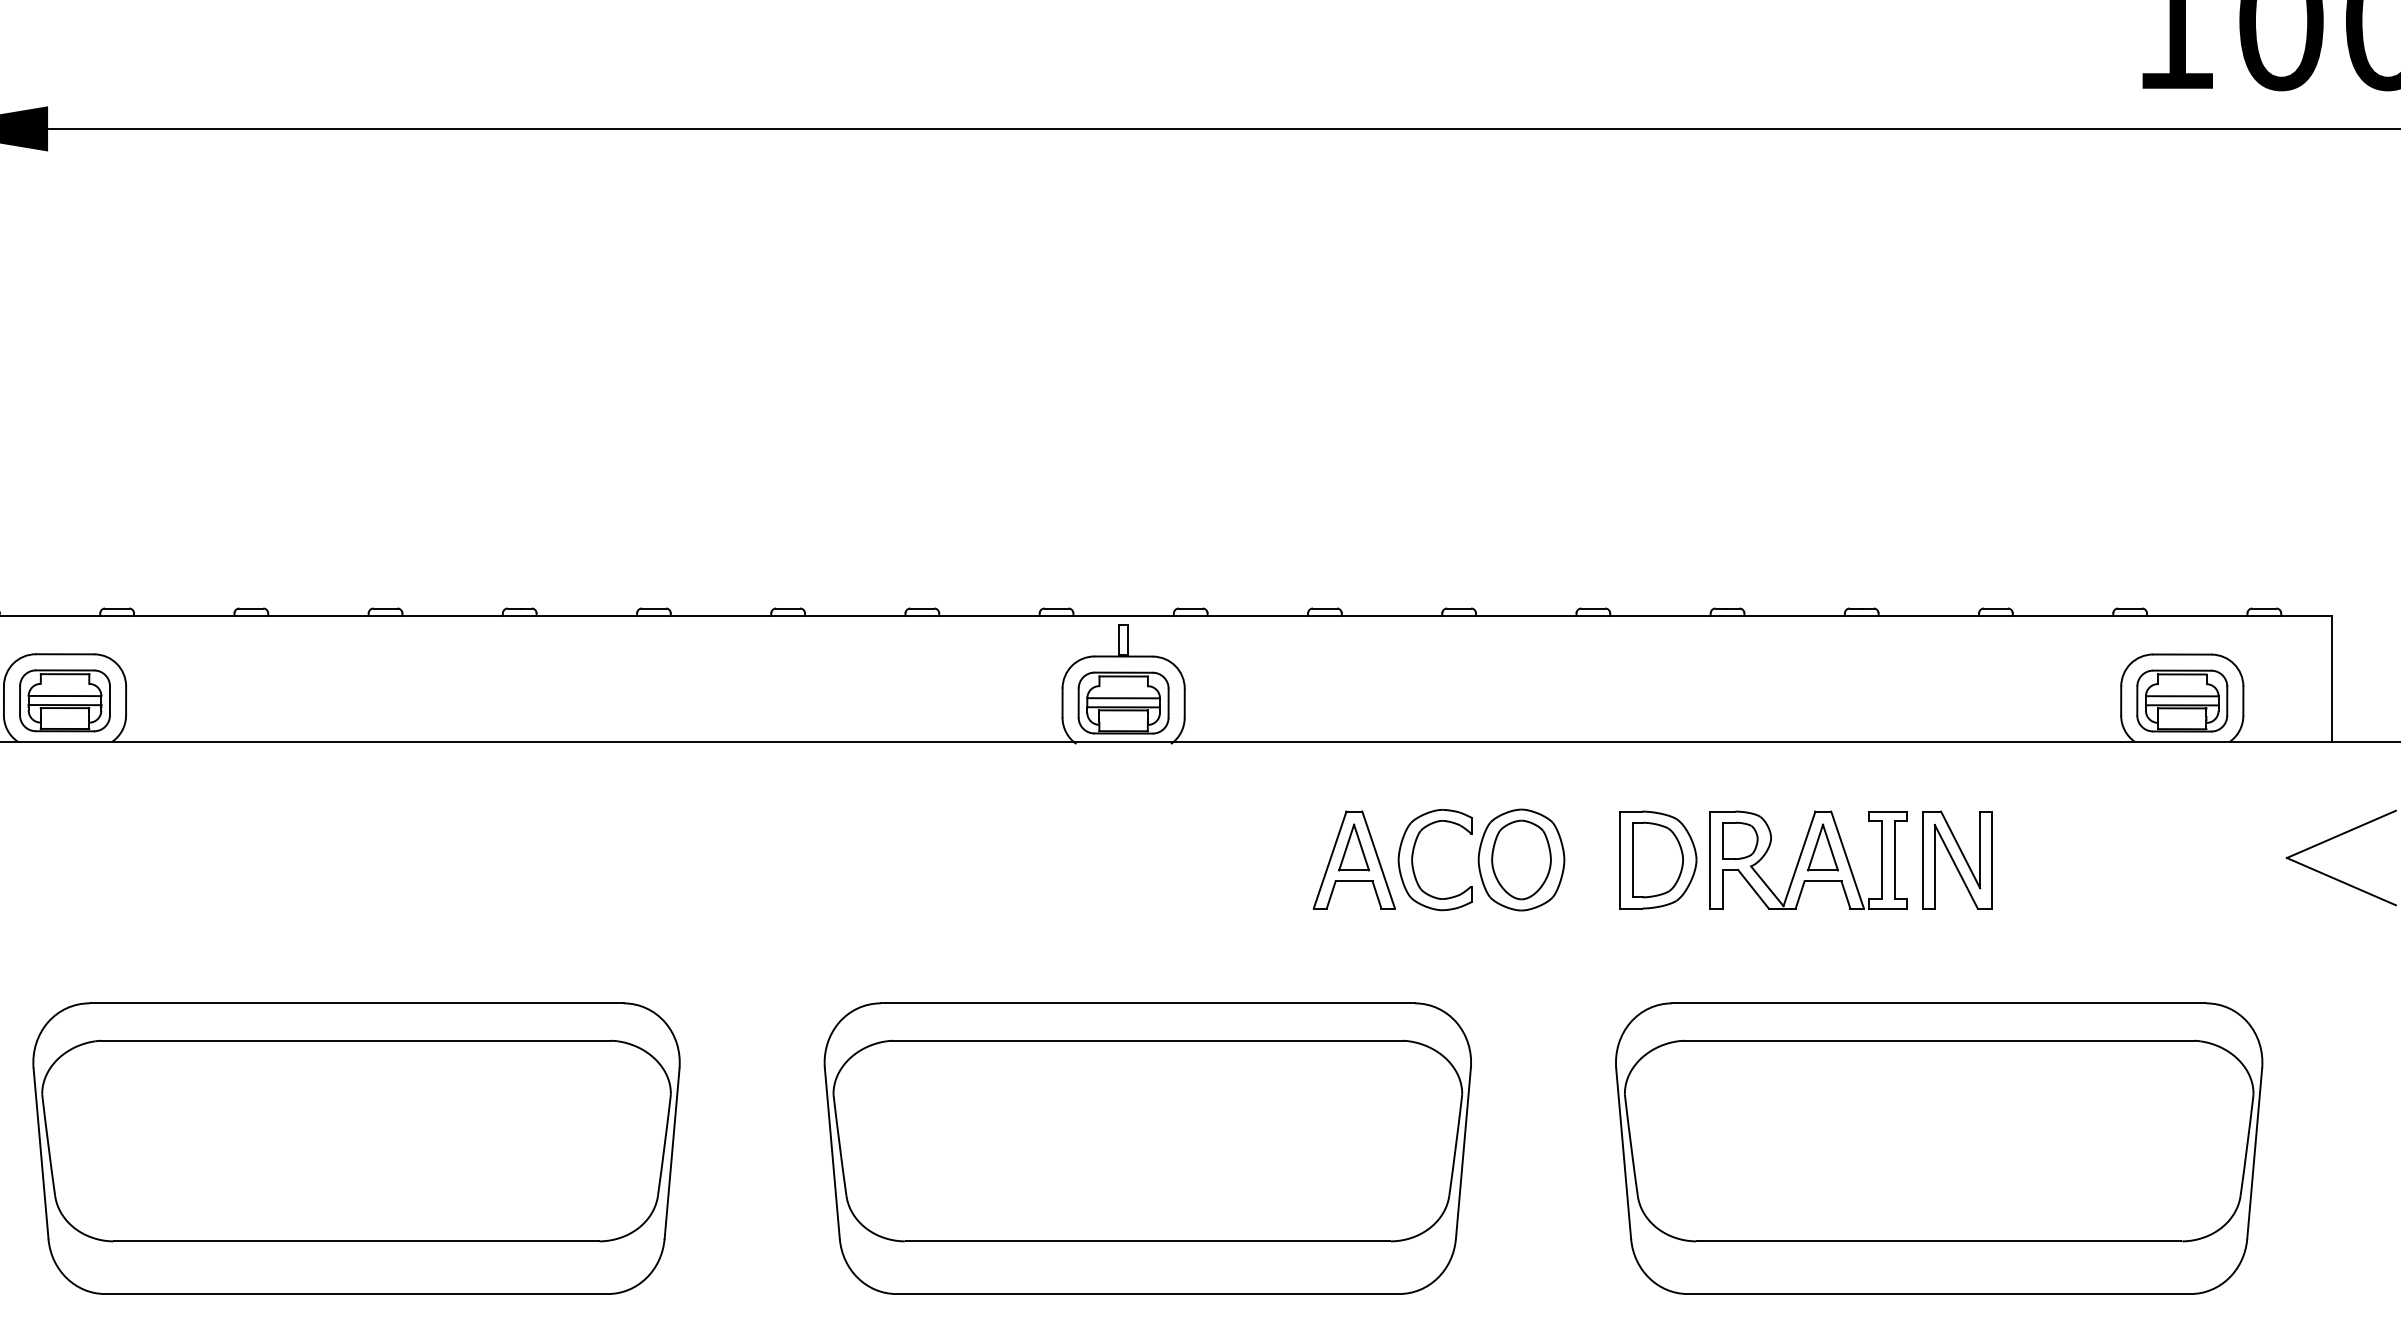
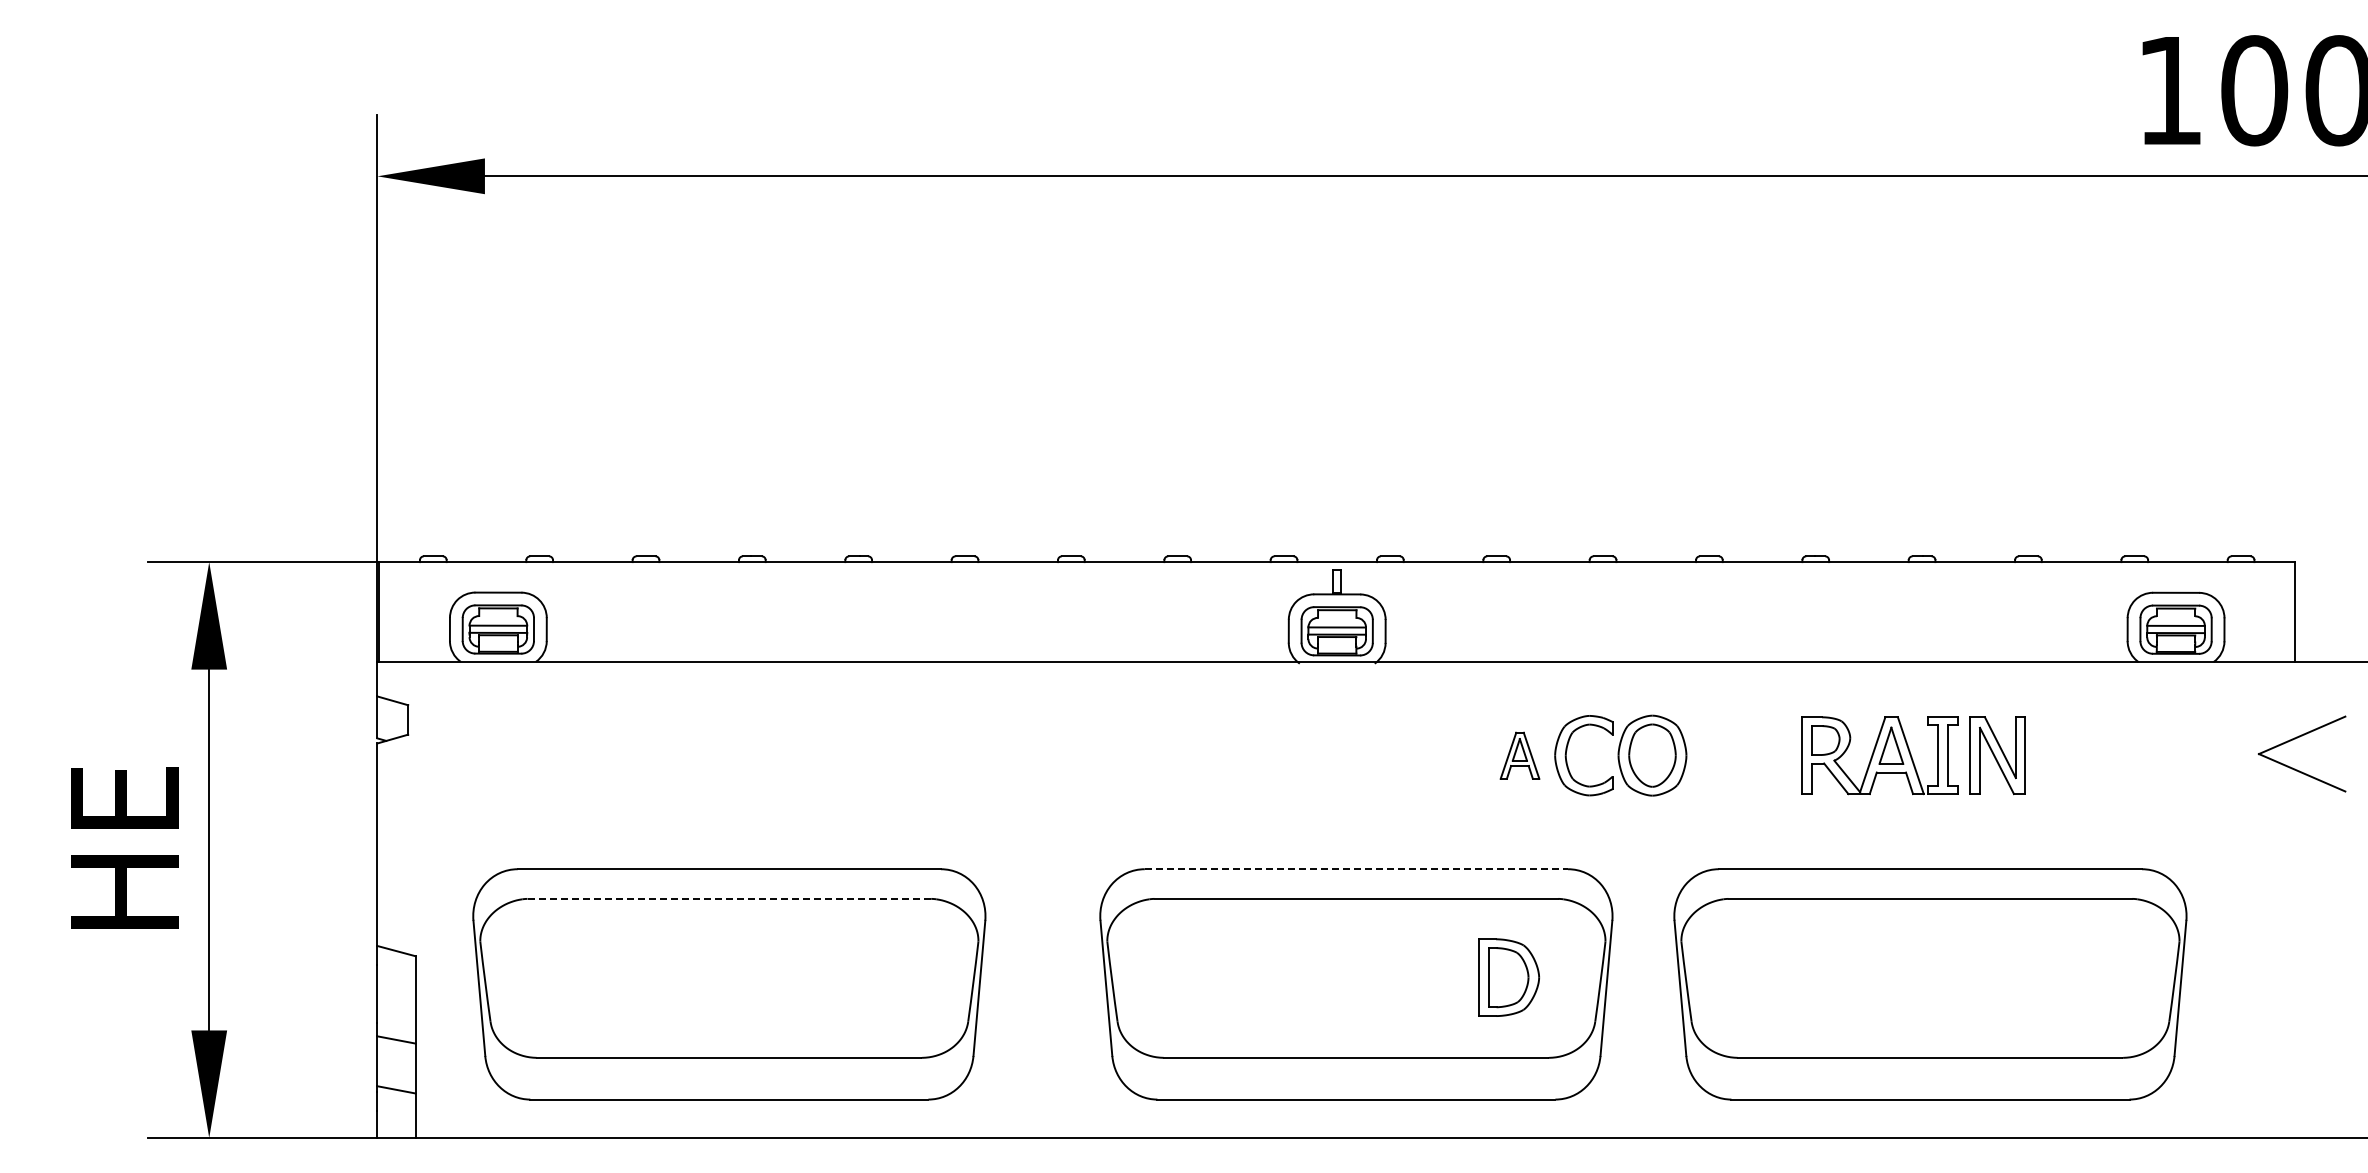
part: (1353, 859) -> (1519, 755), size x0.6
part: (1657, 859) -> (1508, 977), moved
line: (1147, 1003) -> (1356, 869), solid -> dashed
line: (356, 1040) -> (729, 898), solid -> dashed
part: (1939, 1148) -> (1930, 984), moved

